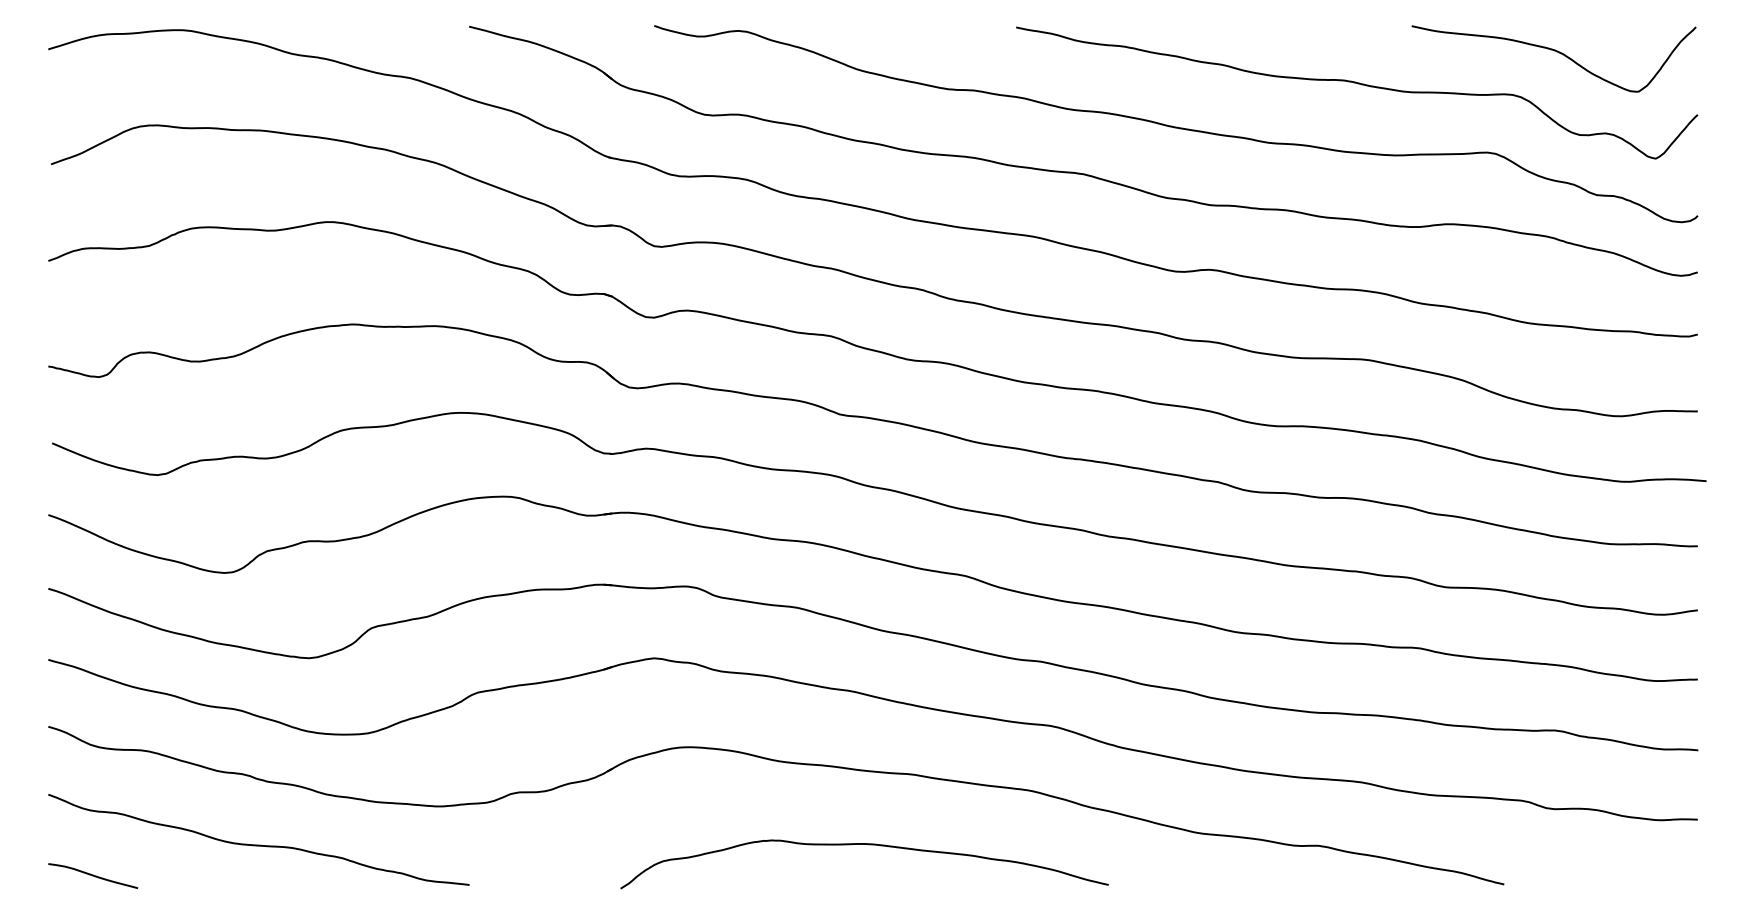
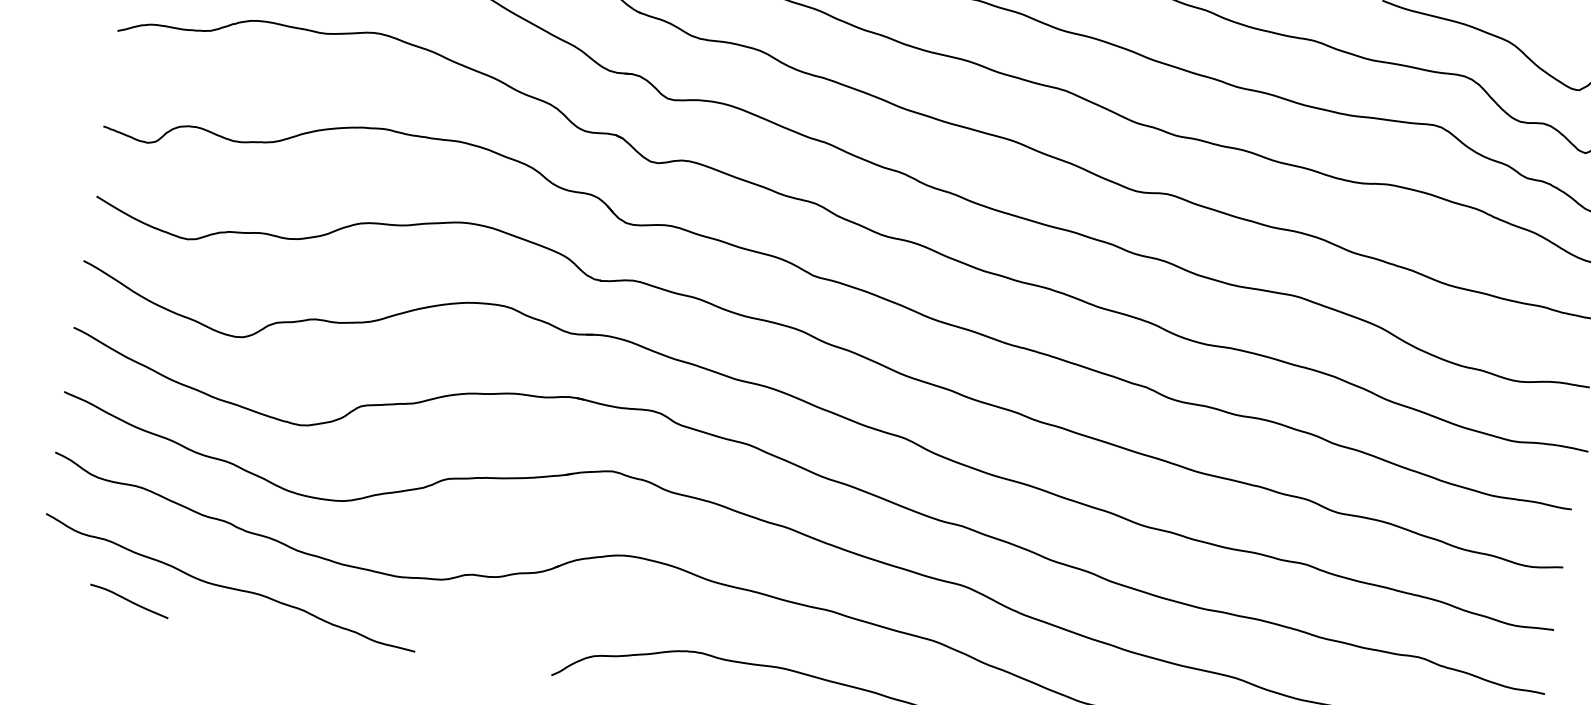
curve: (93, 875) -> (129, 600), moved

